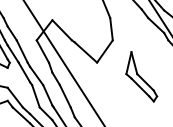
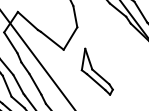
part: (141, 76) -> (96, 71), moved

